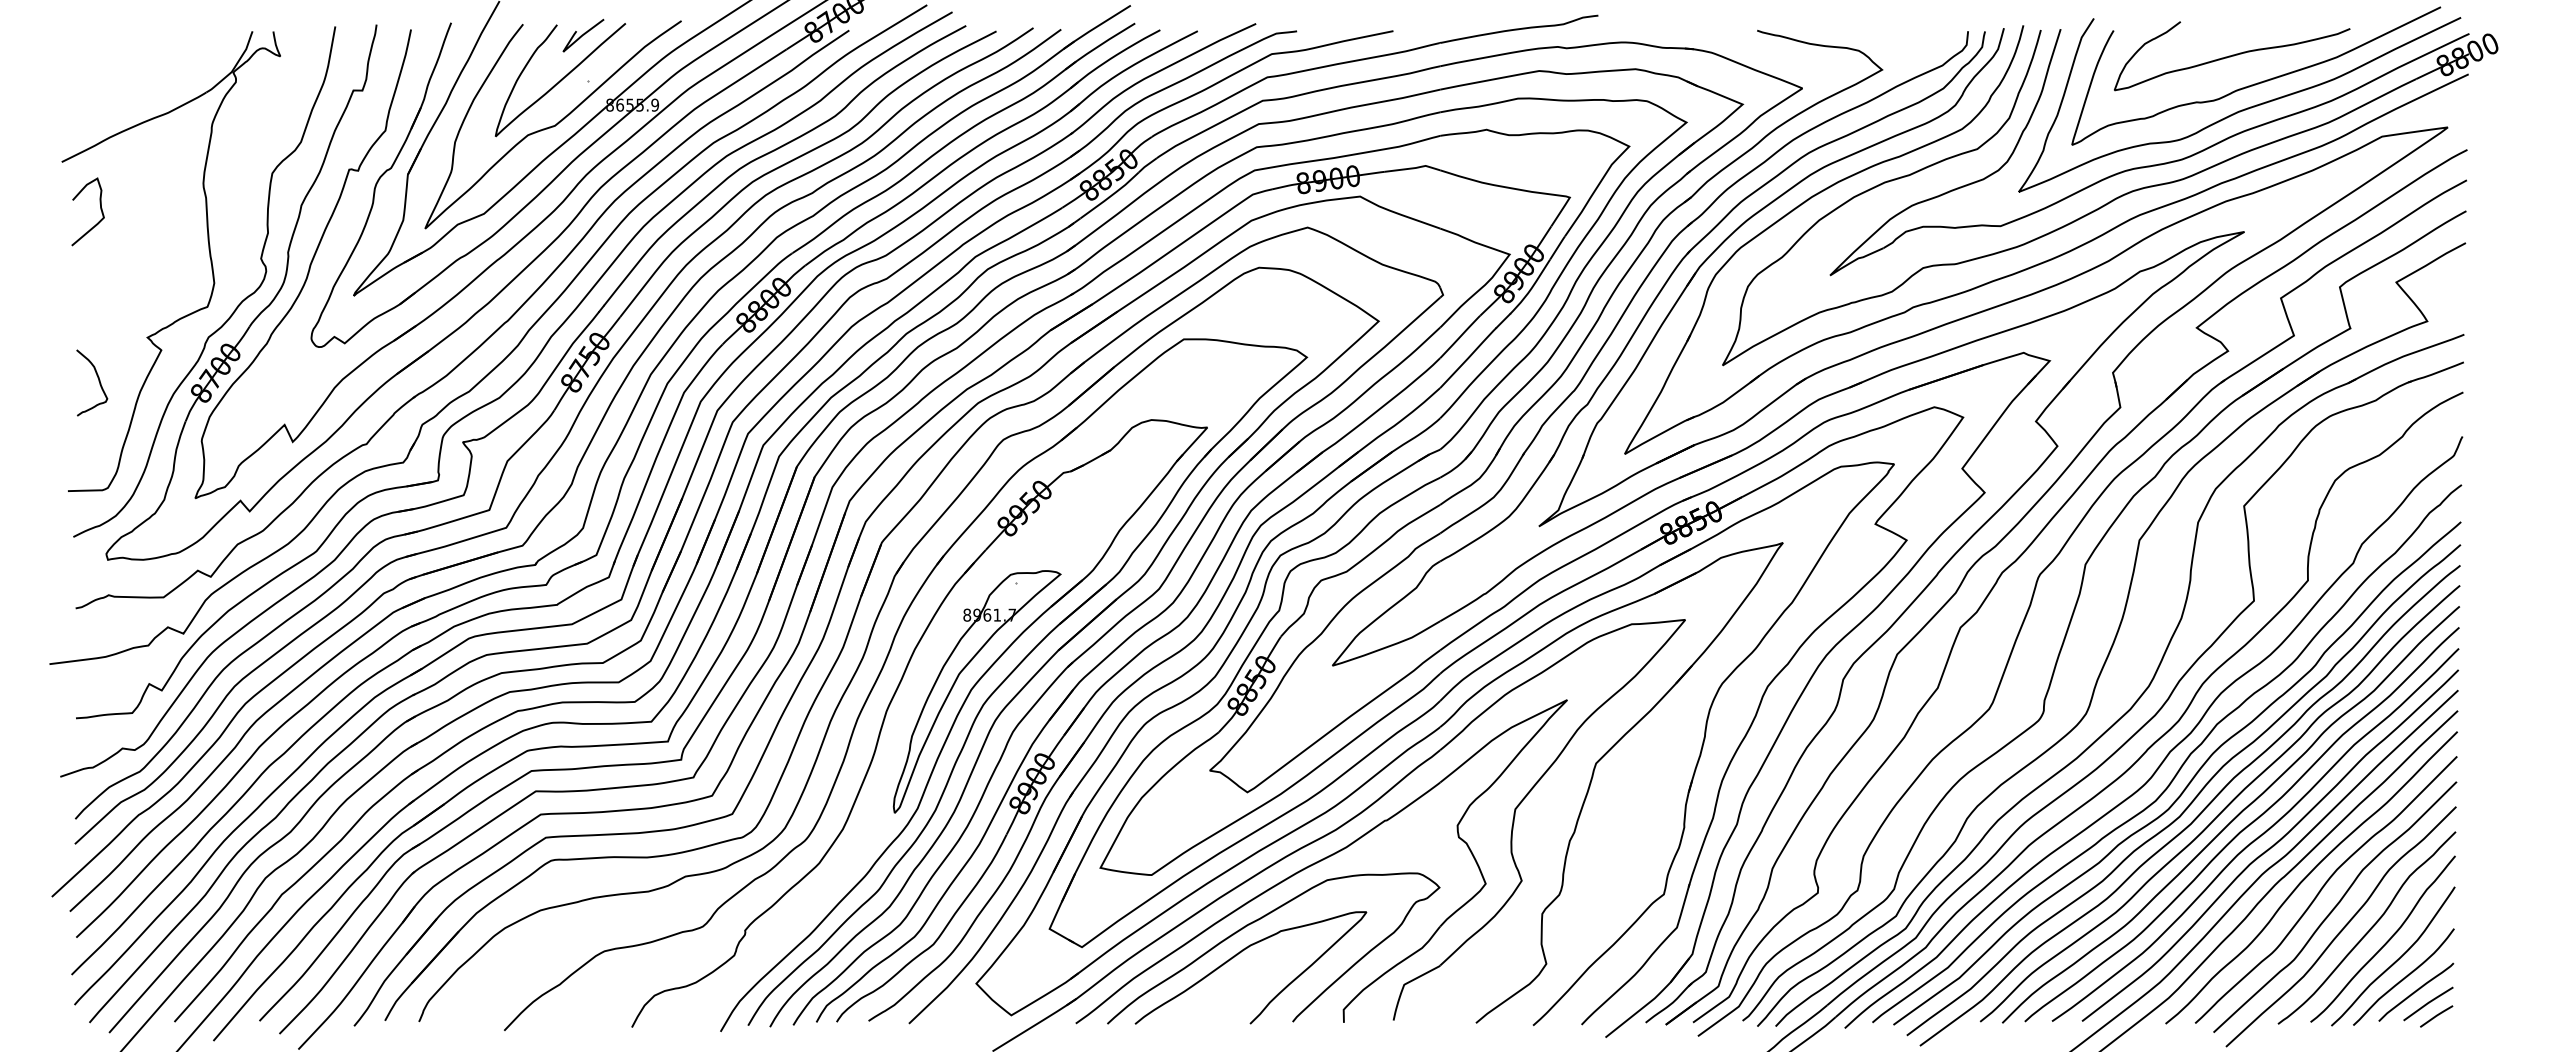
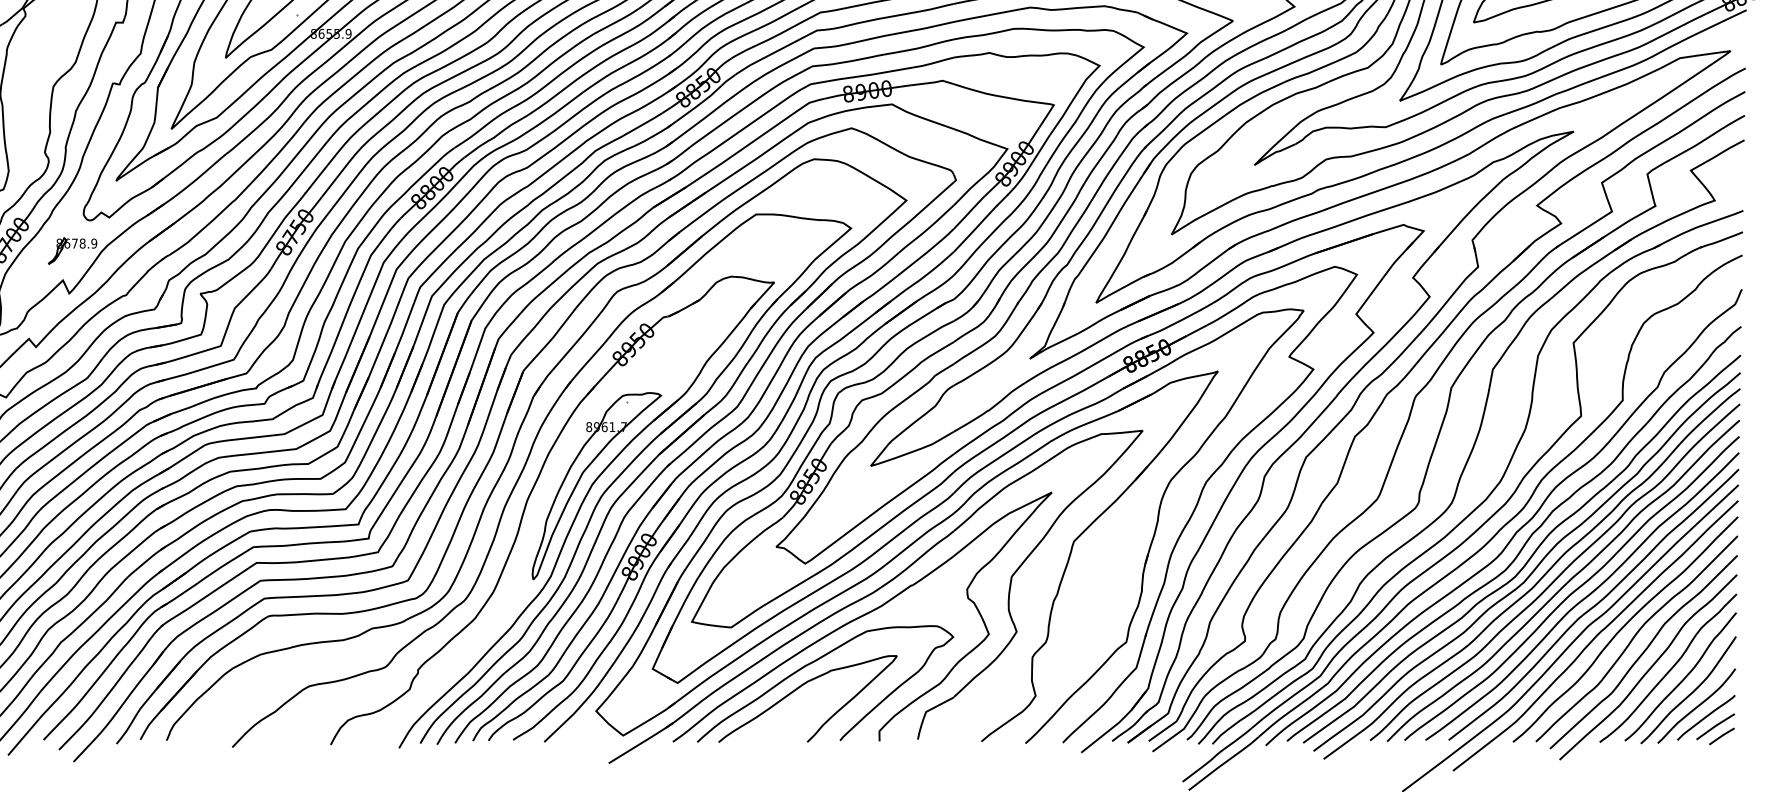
part: (297, 386) -> (72, 250), added

